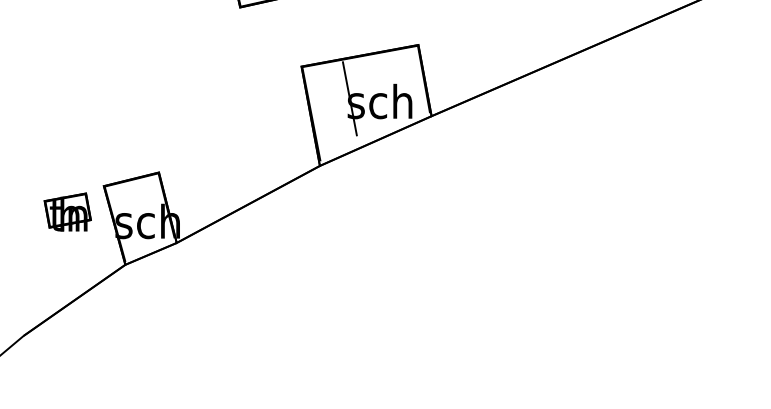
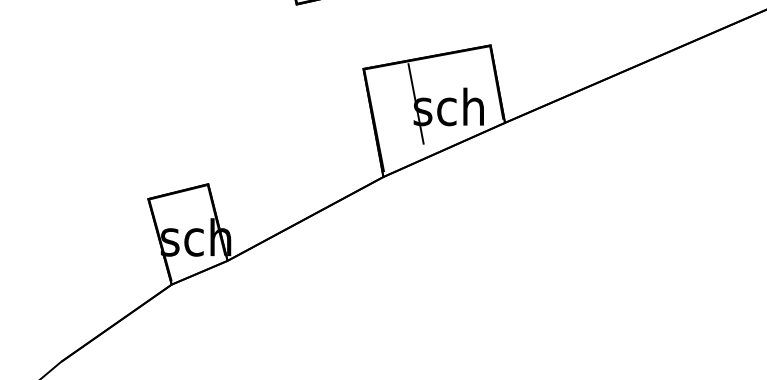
part: (67, 211) -> (108, 226), removed

